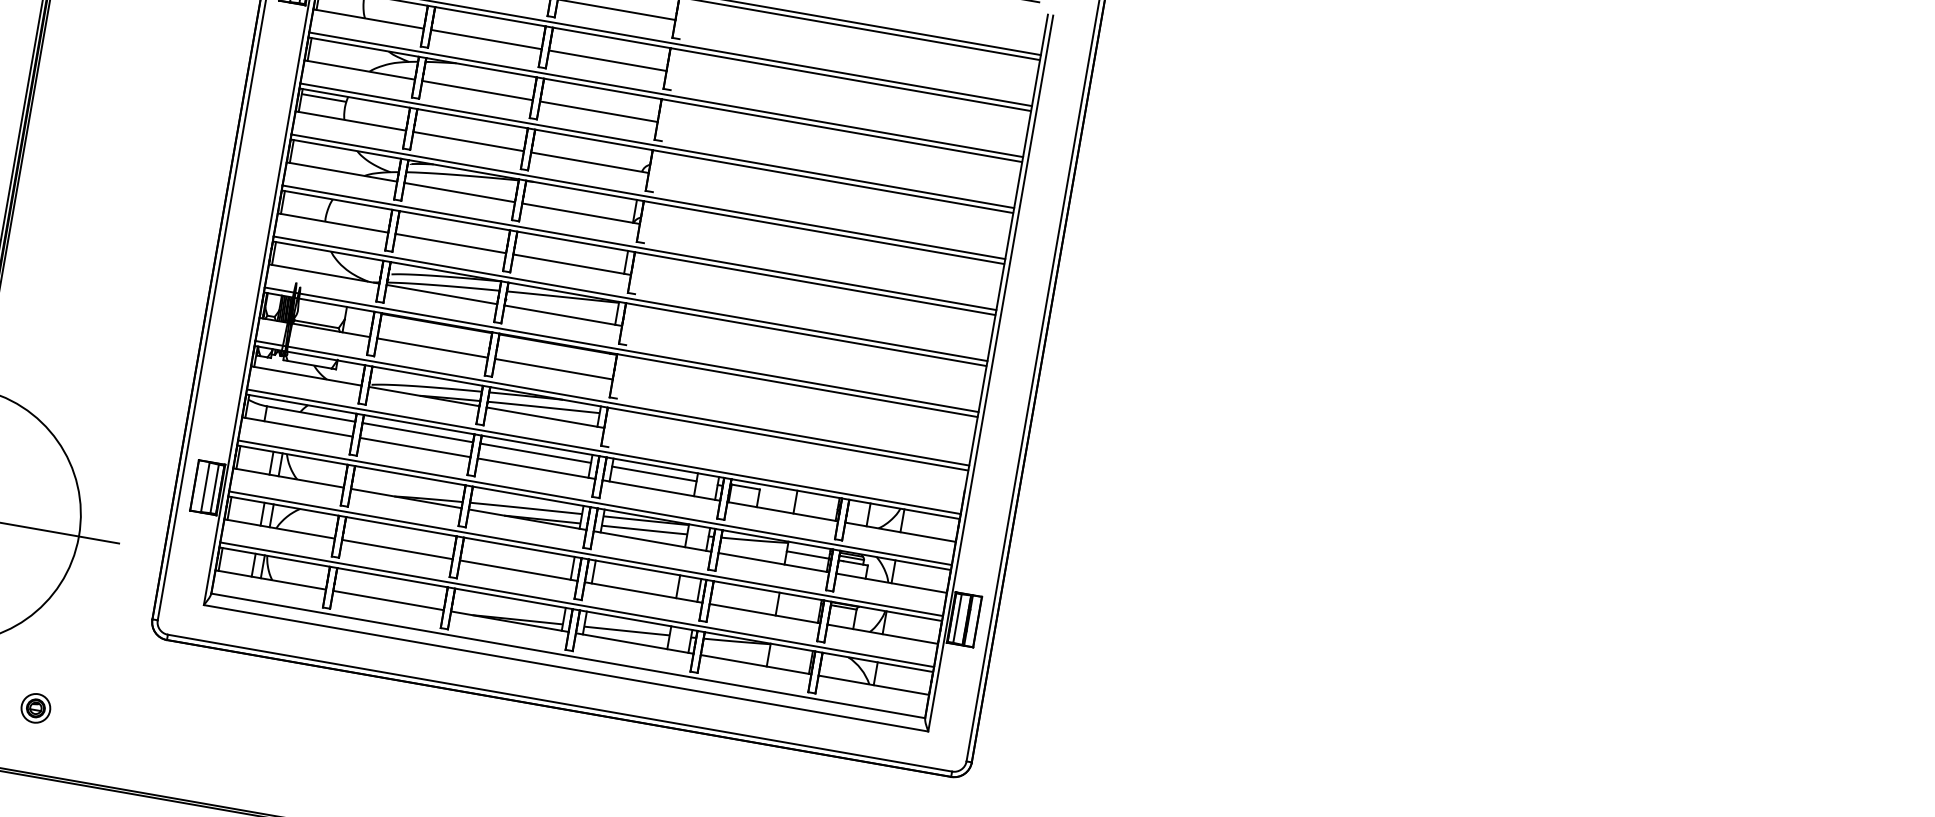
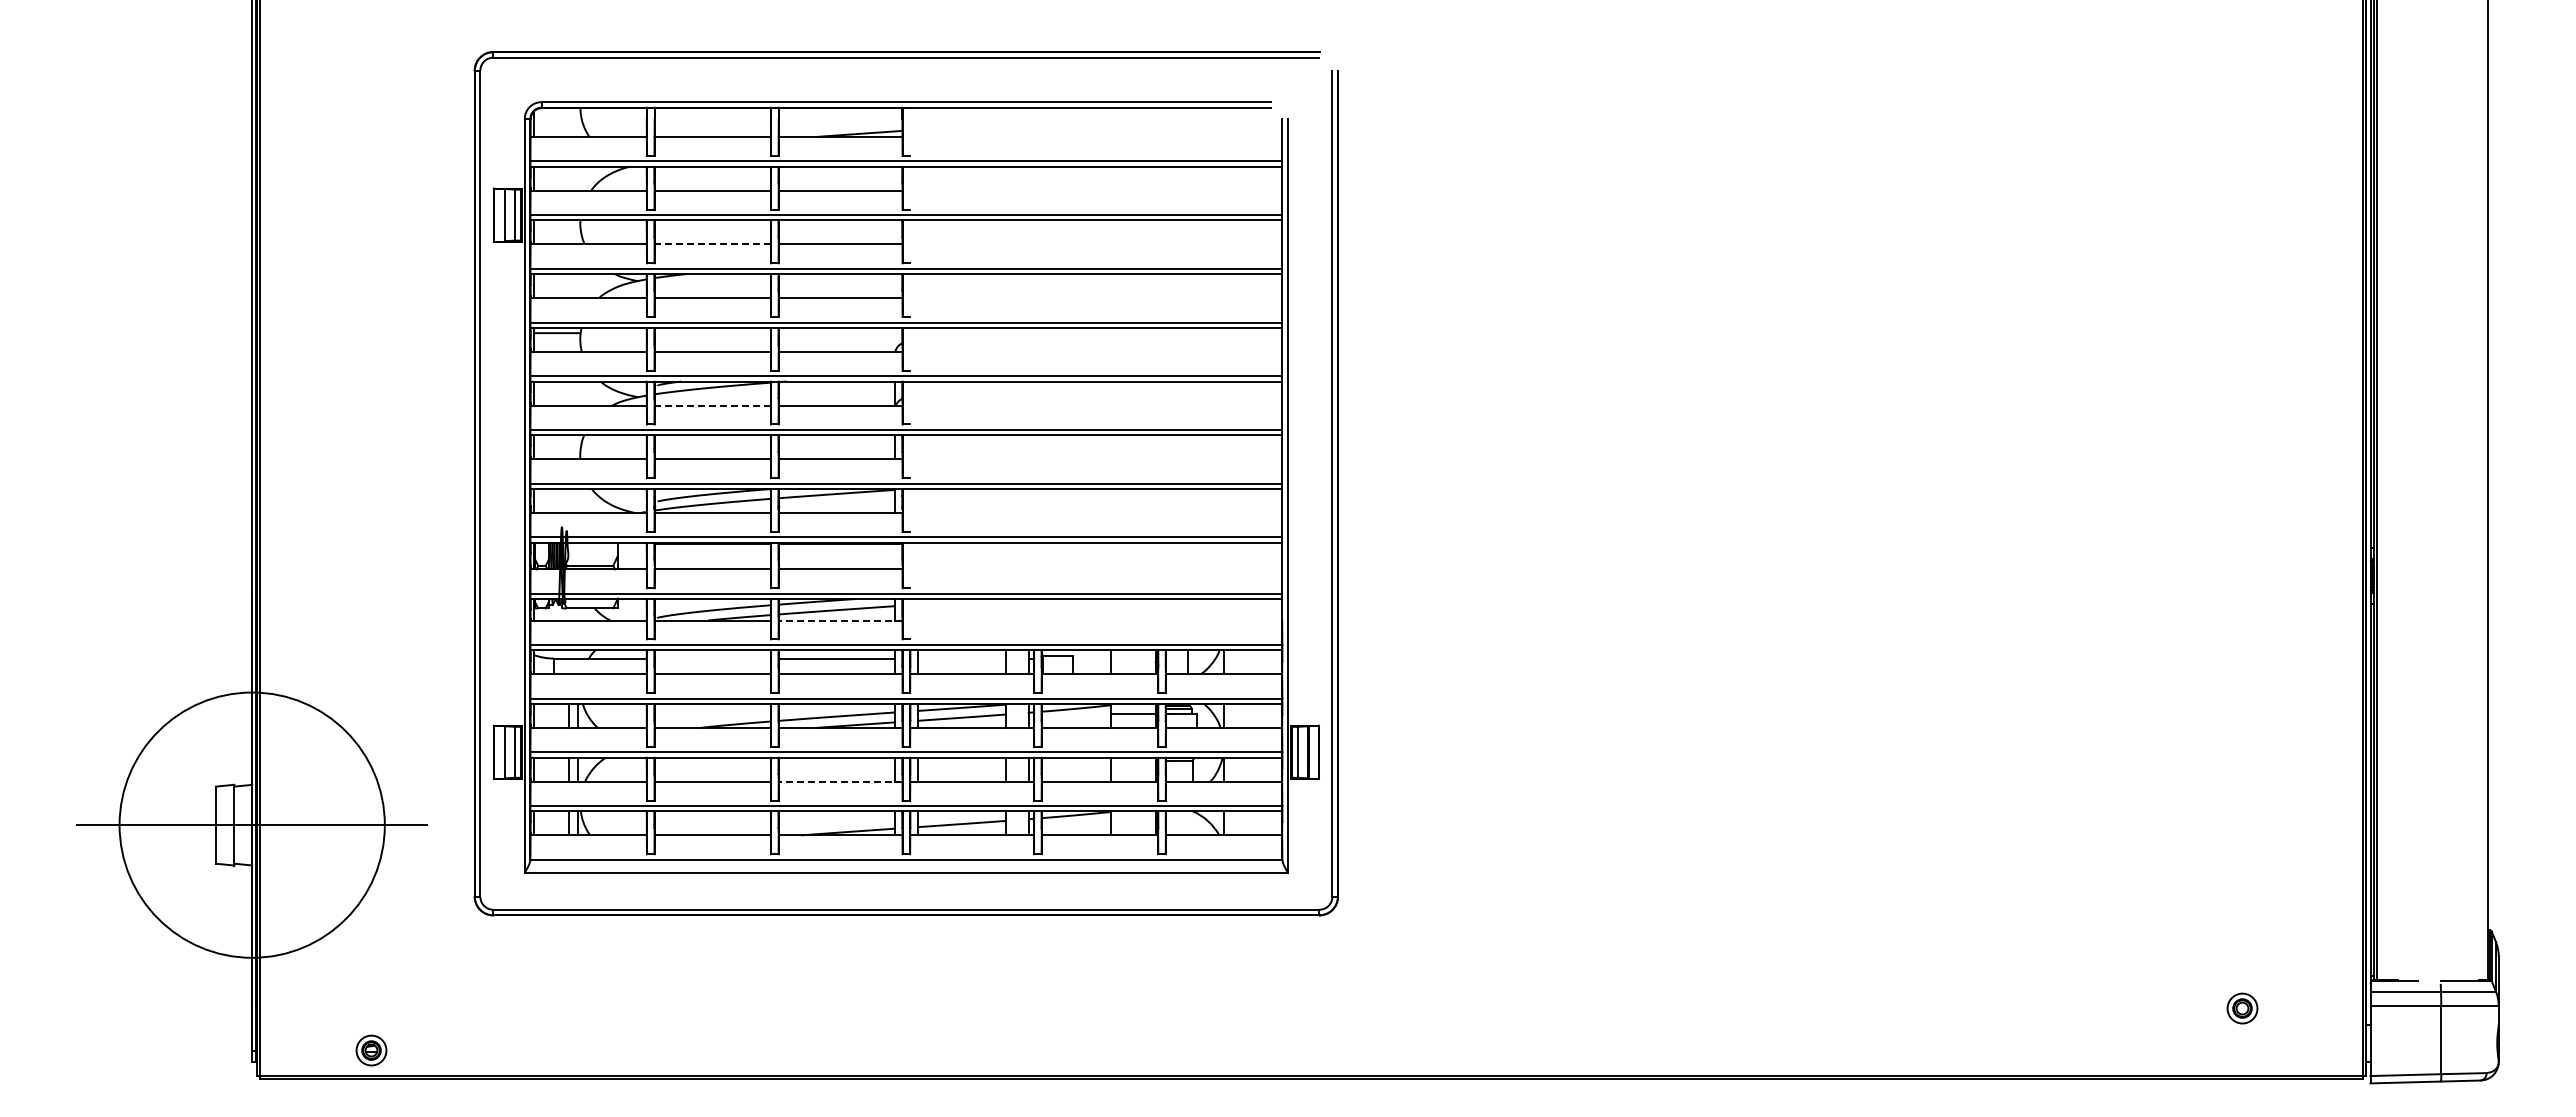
line: (486, 39) -> (712, 244), solid -> dashed
line: (459, 192) -> (712, 405), solid -> dashed
line: (545, 417) -> (840, 620), solid -> dashed
line: (417, 432) -> (712, 658), removed
line: (653, 473) -> (961, 658), removed
line: (518, 570) -> (840, 781), solid -> dashed
part: (35, 708) -> (371, 1050), moved

